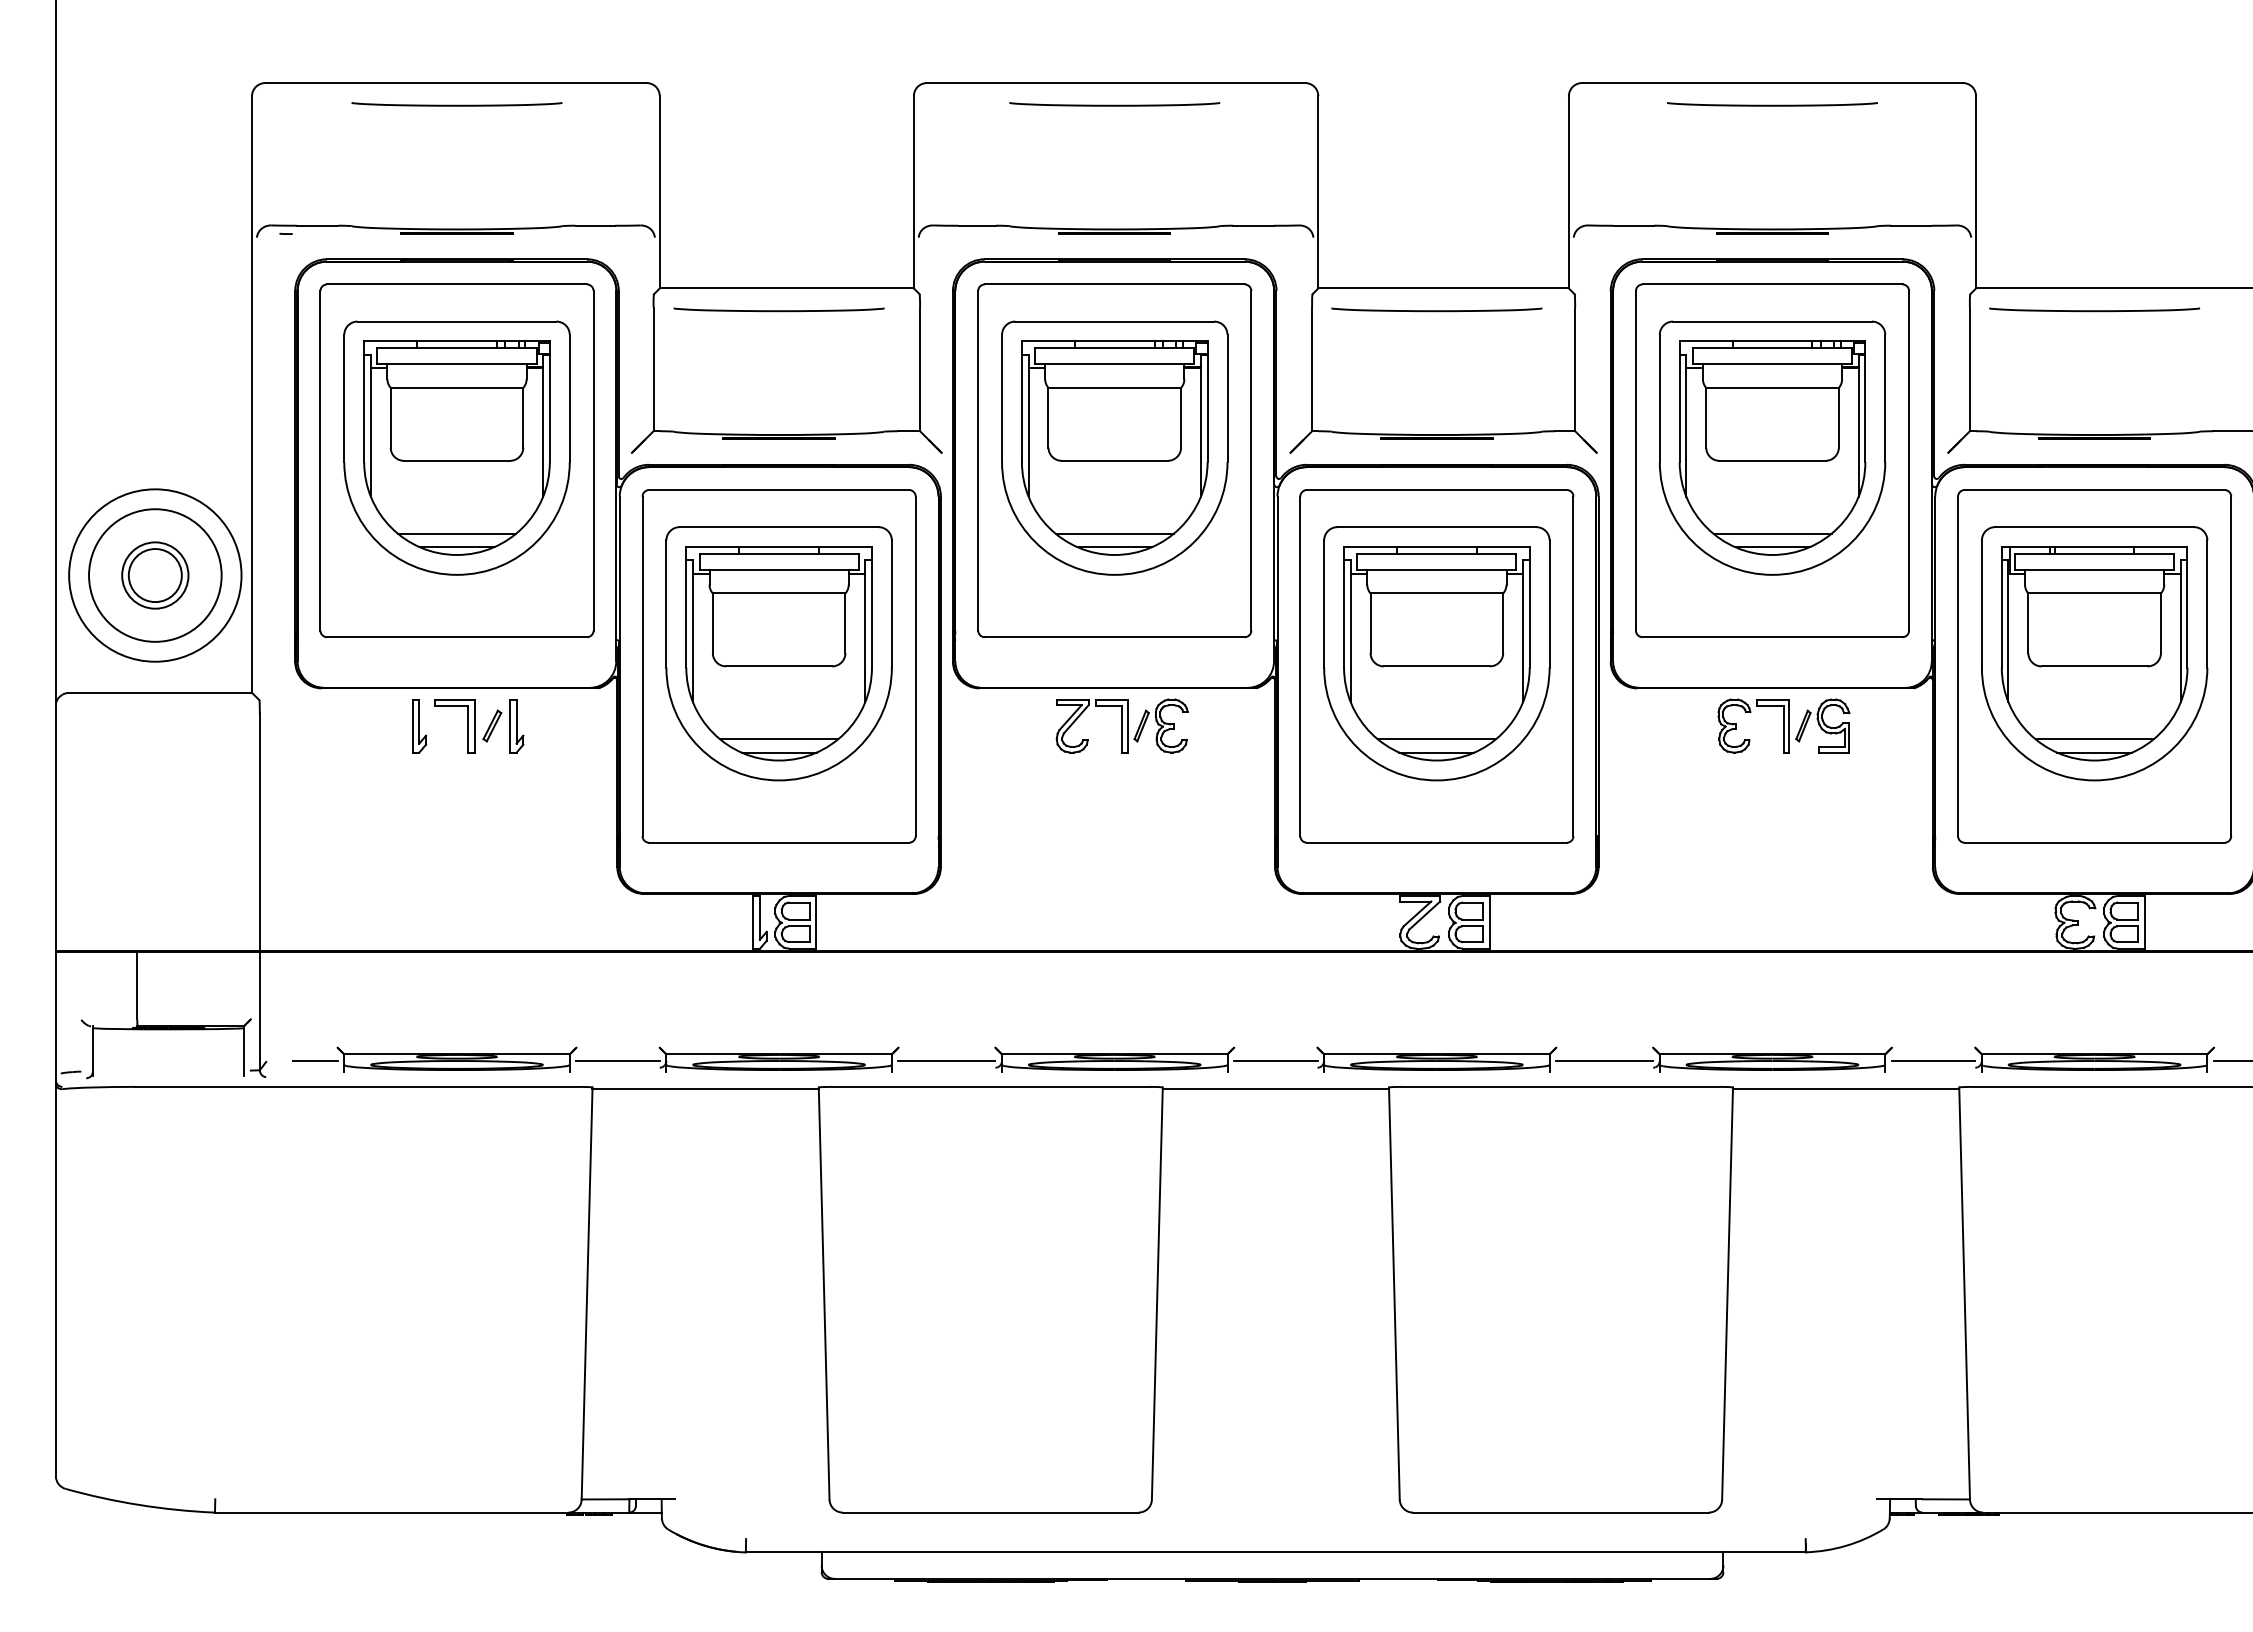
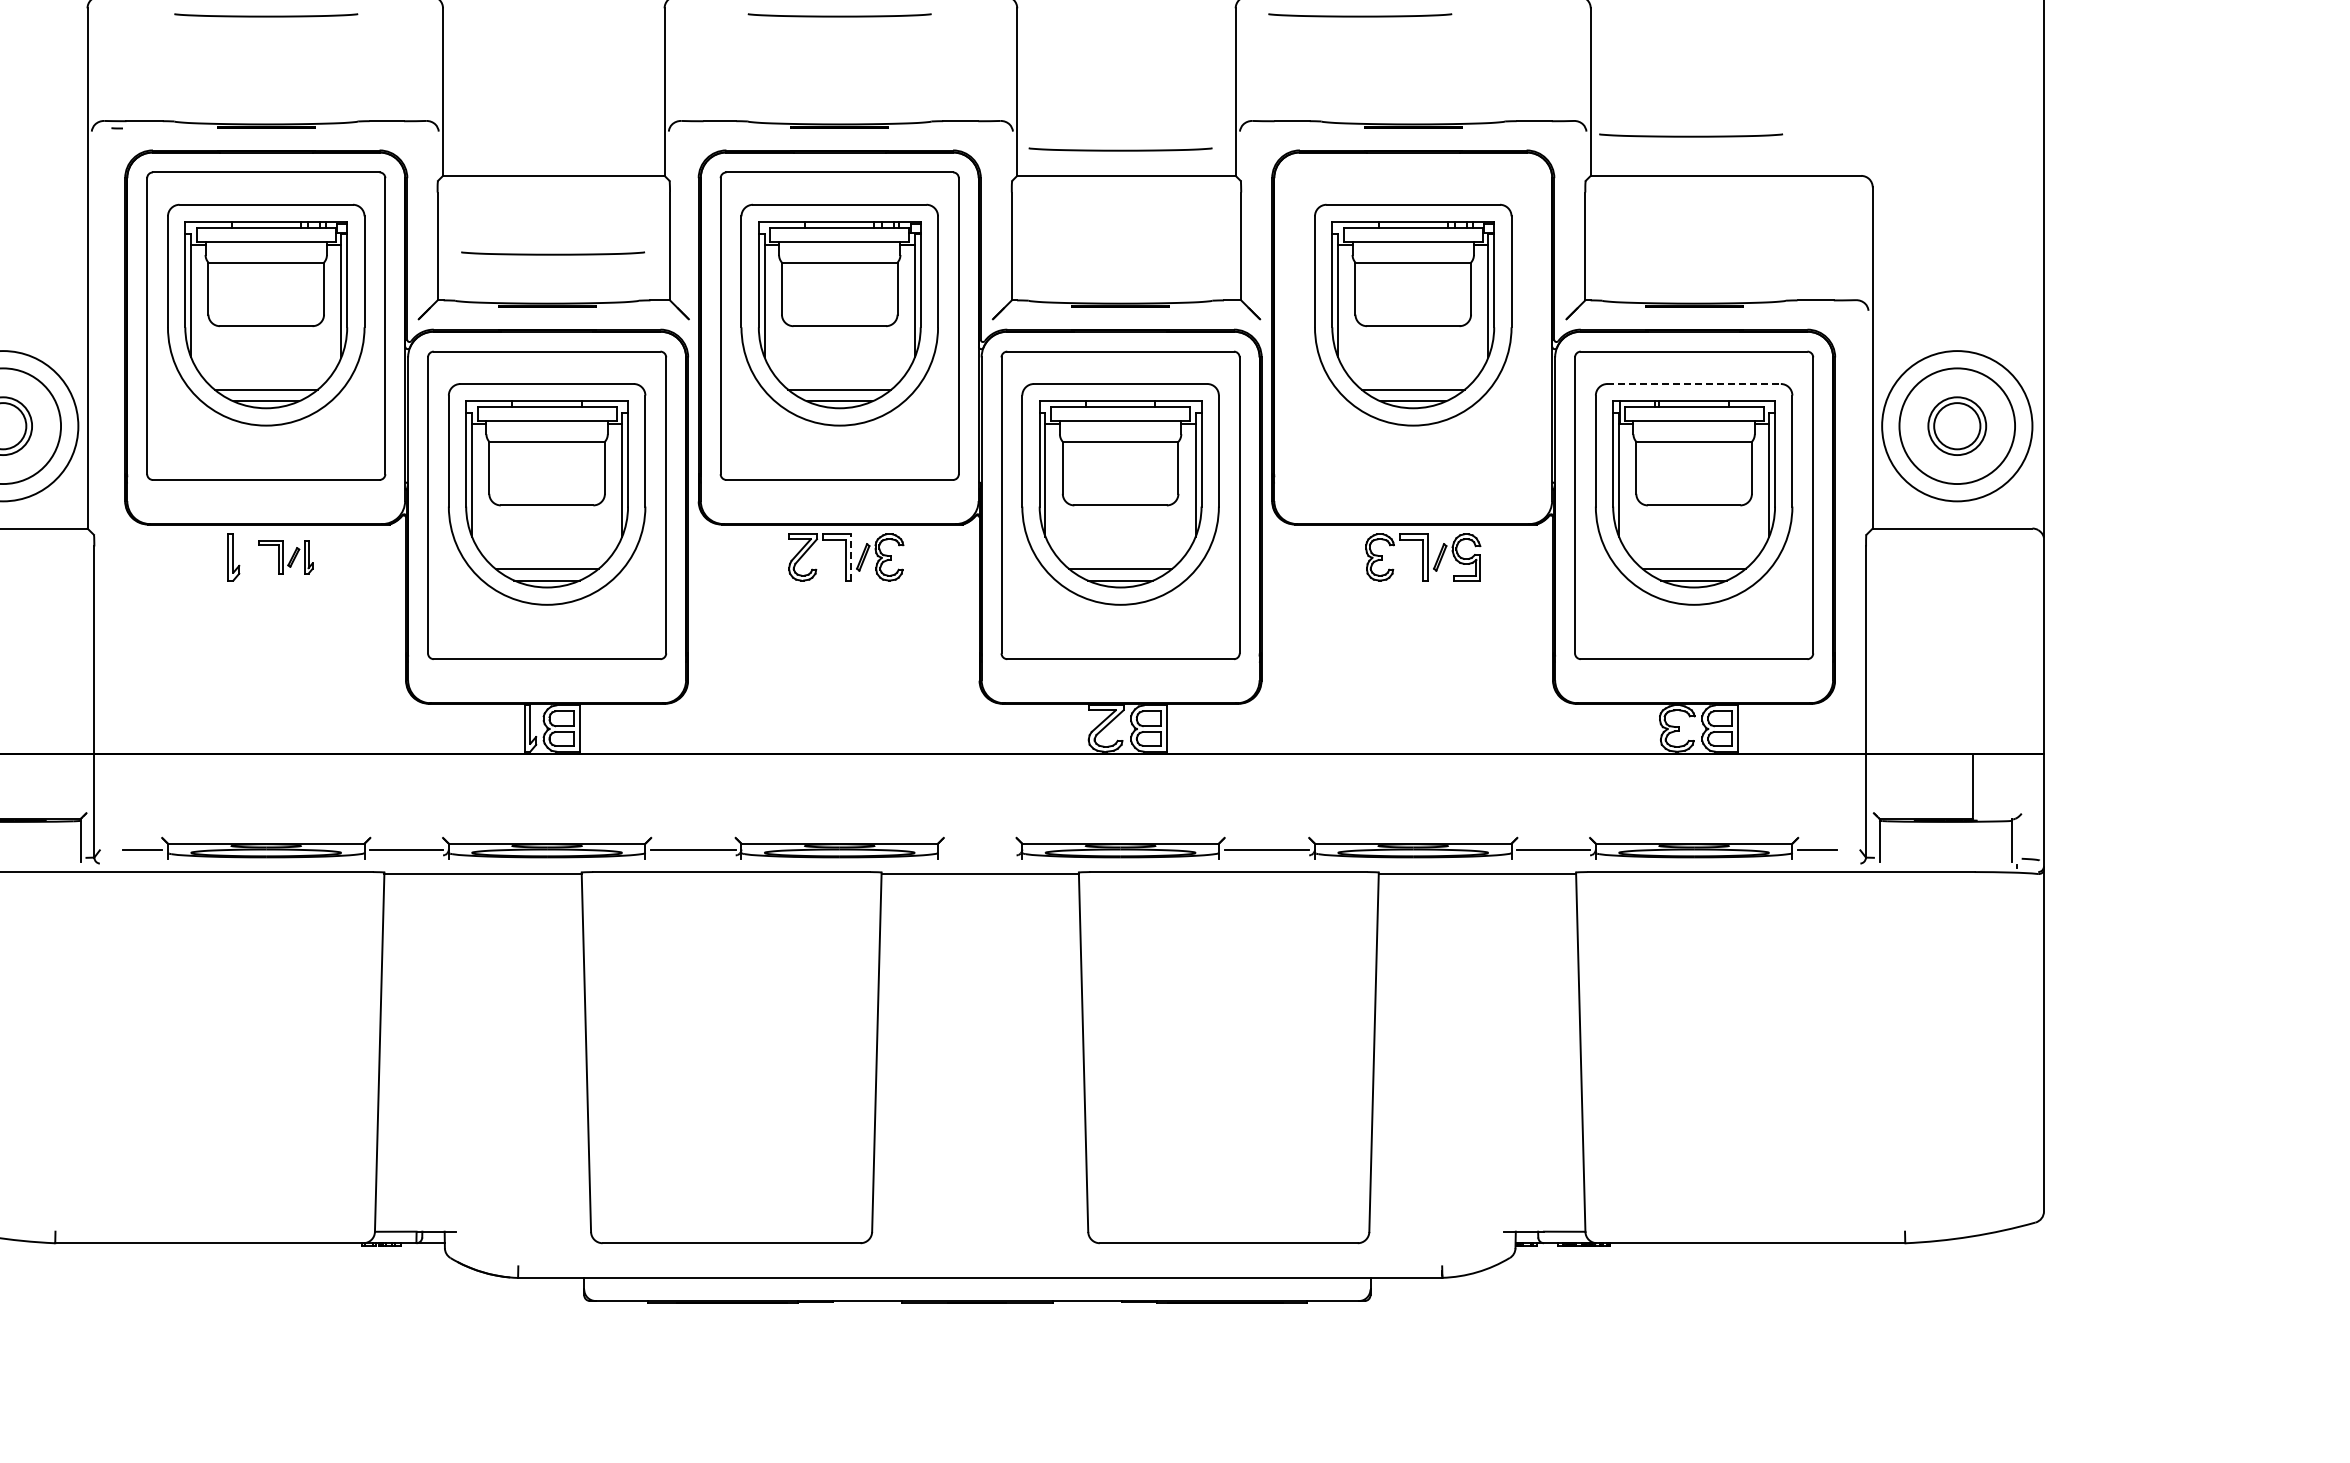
curve: (1772, 104) -> (1360, 15), moved
curve: (778, 309) -> (552, 253), moved
curve: (1436, 309) -> (1120, 149), moved
curve: (2095, 309) -> (1691, 135), moved
part: (1772, 460) -> (1413, 325), removed
line: (2095, 527) -> (1694, 384), solid -> dashed
line: (1127, 724) -> (850, 556), solid -> dashed
part: (479, 726) -> (285, 557), size x0.7
line: (1275, 1061) -> (979, 849), removed

